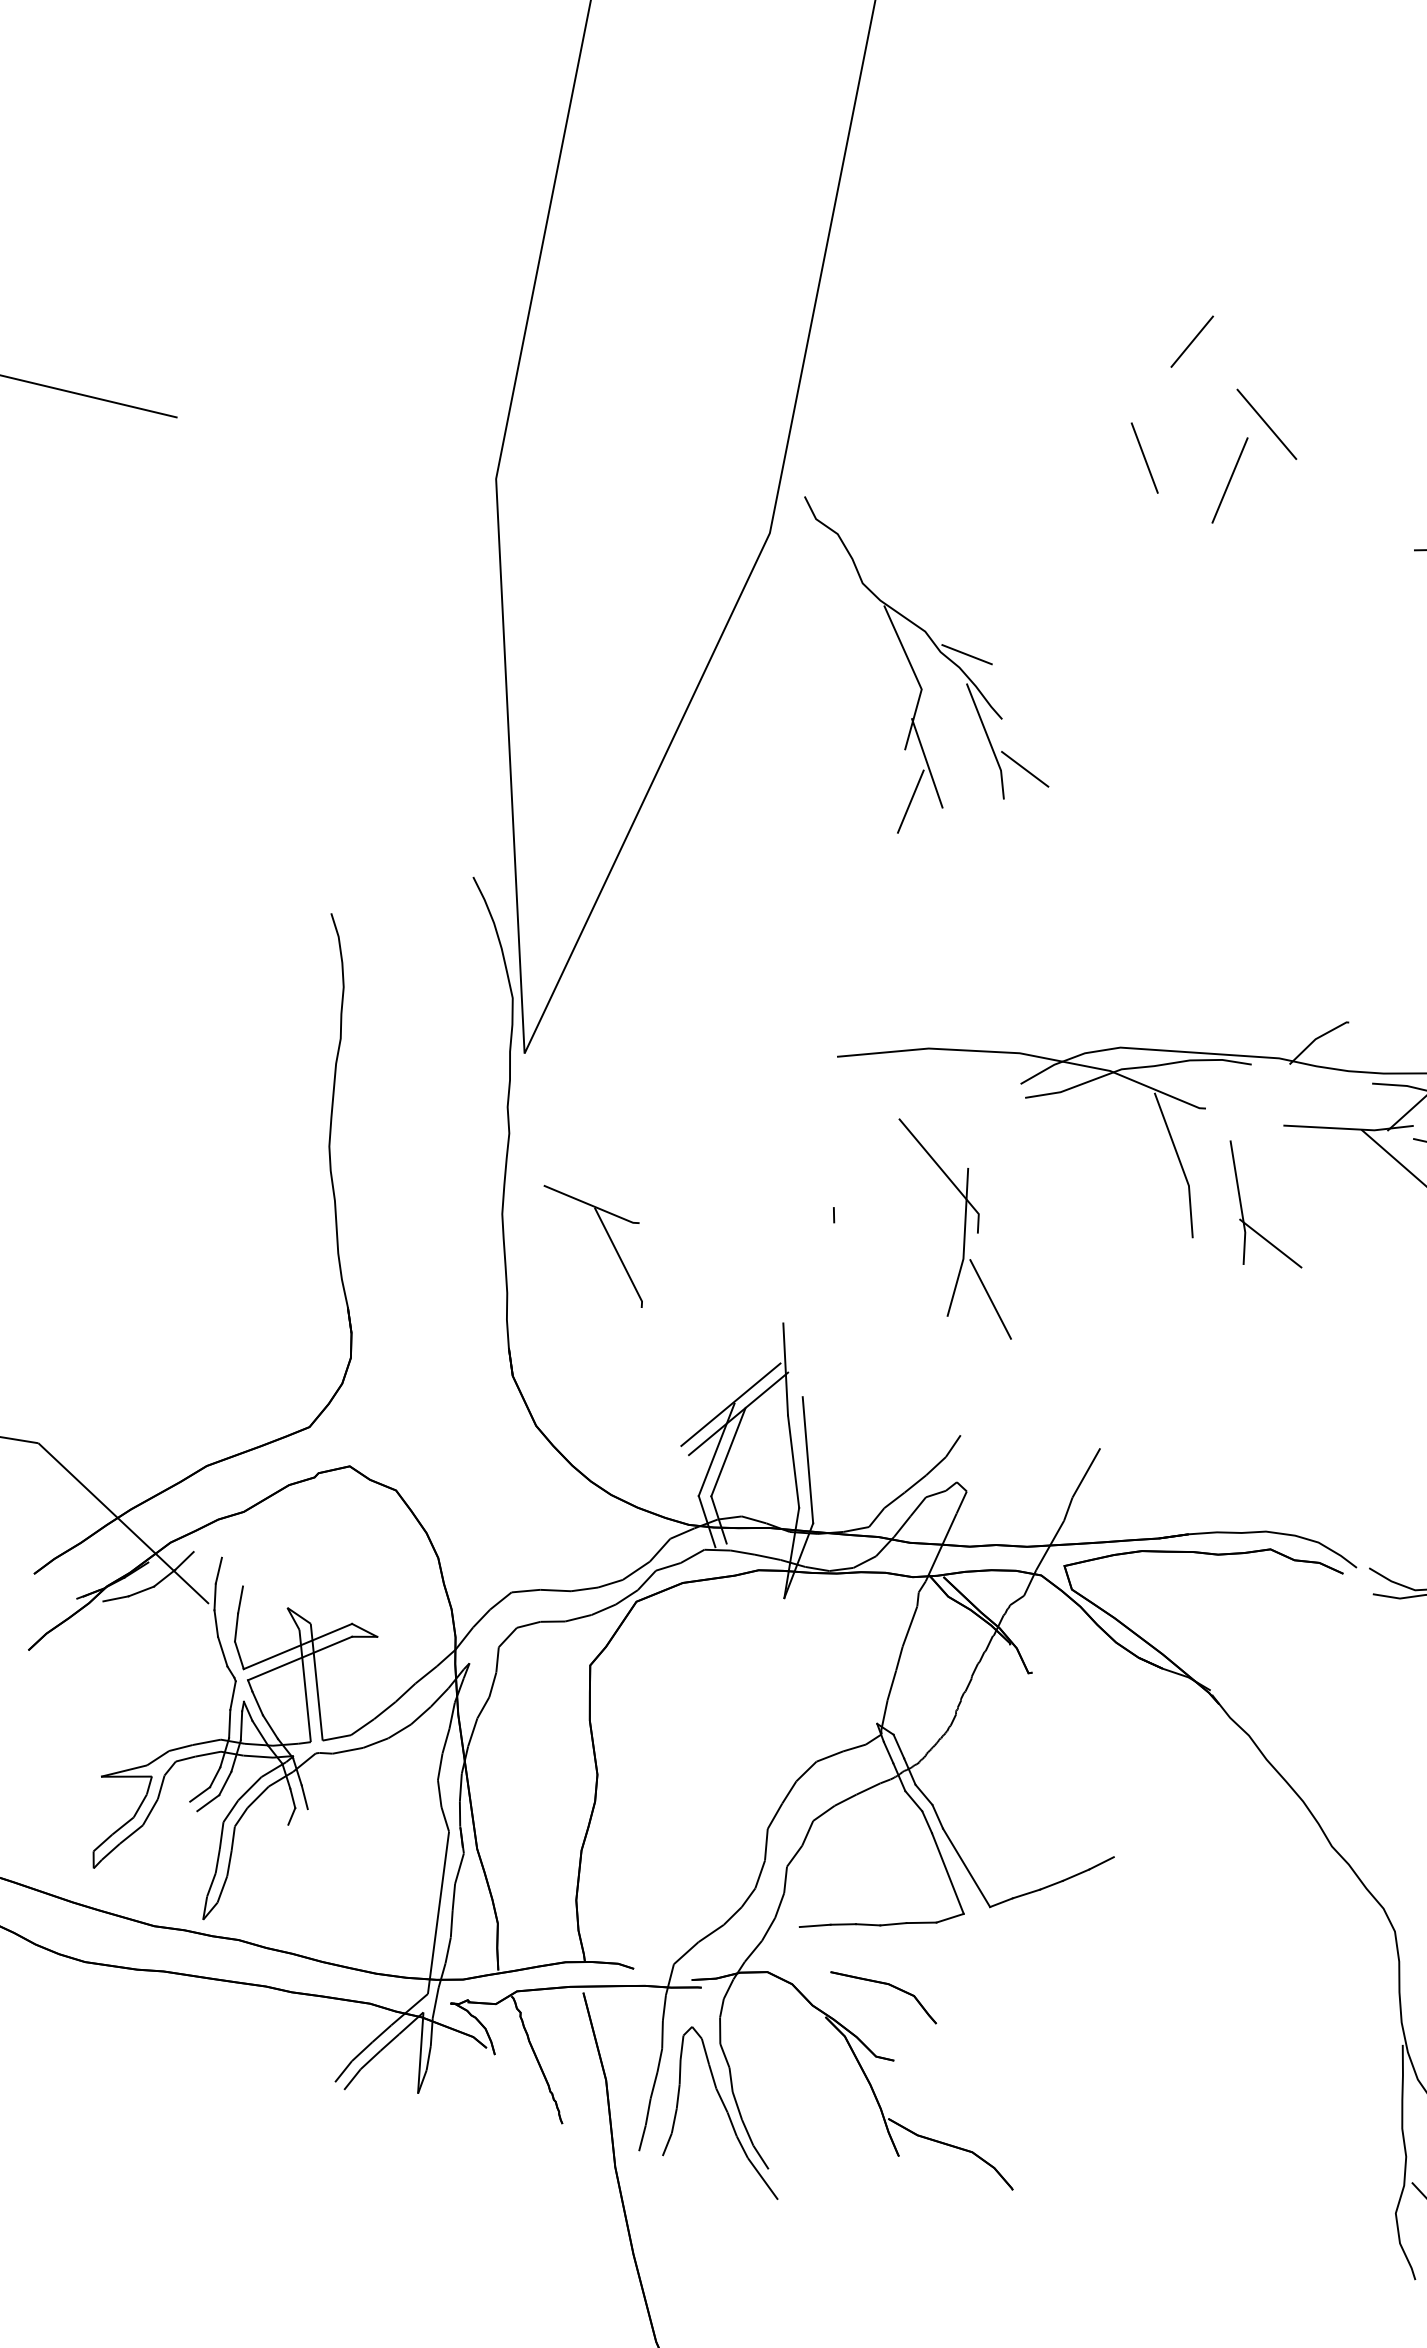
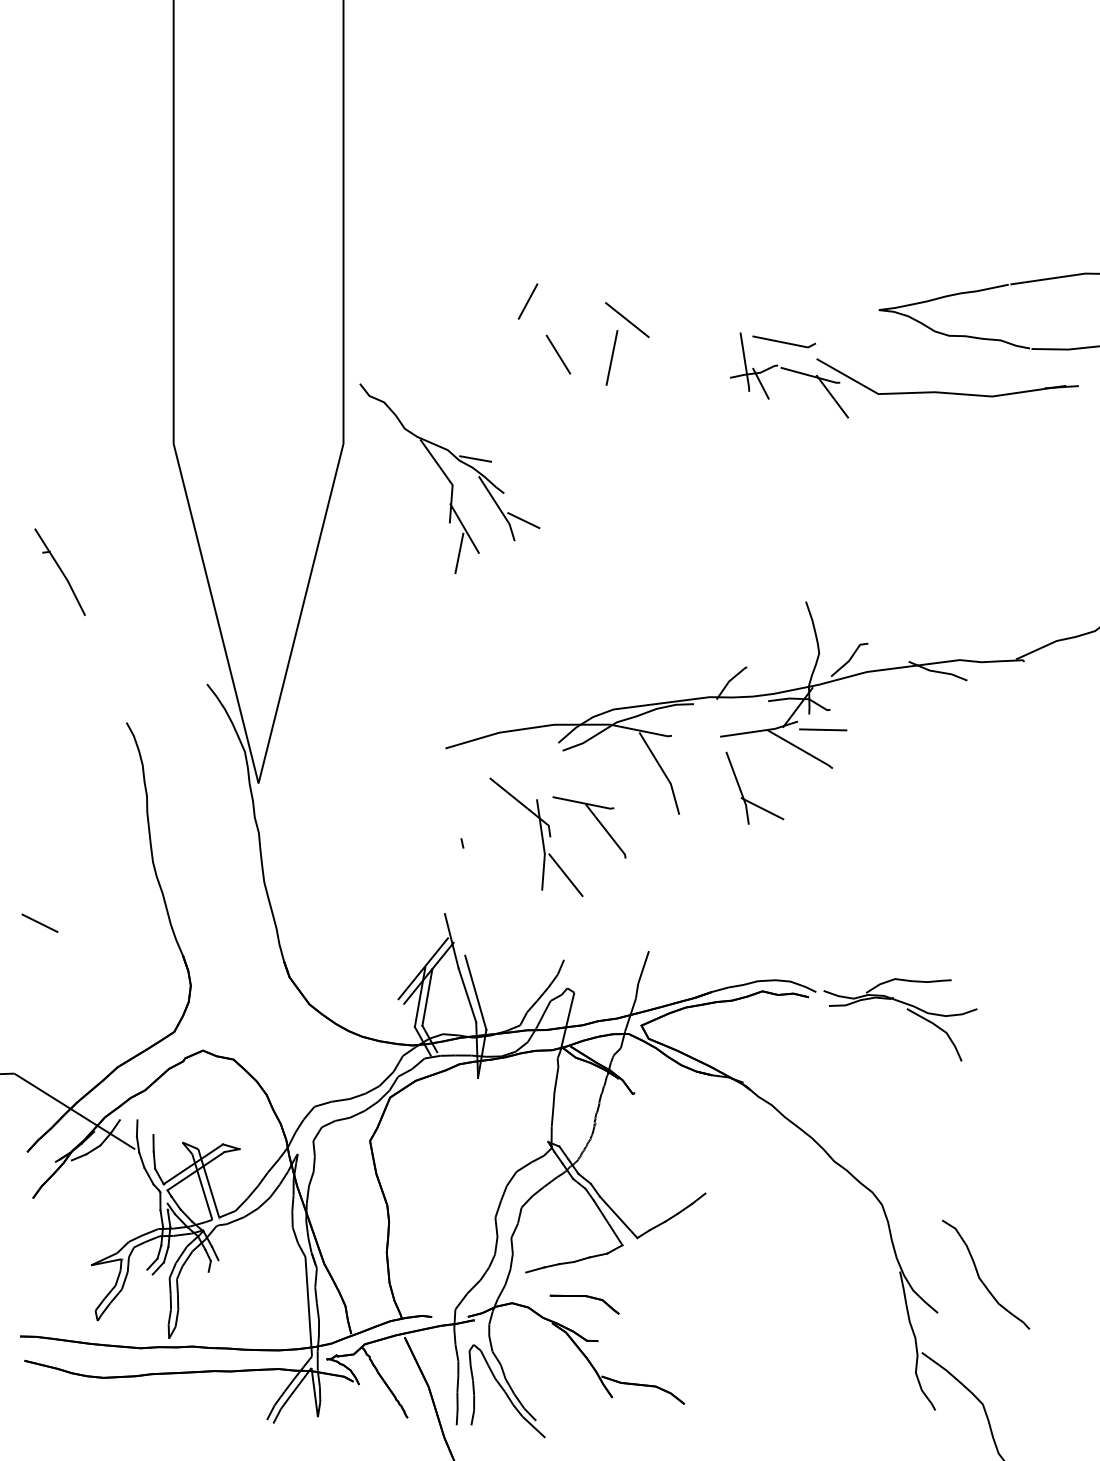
line: (1191, 341) -> (527, 301), moved
part: (271, 648) -> (59, 571), added
part: (918, 677) -> (449, 478), moved
line: (127, 1207) -> (39, 922), added
part: (1243, 1211) -> (742, 792), moved
part: (608, 1239) -> (597, 821), moved

